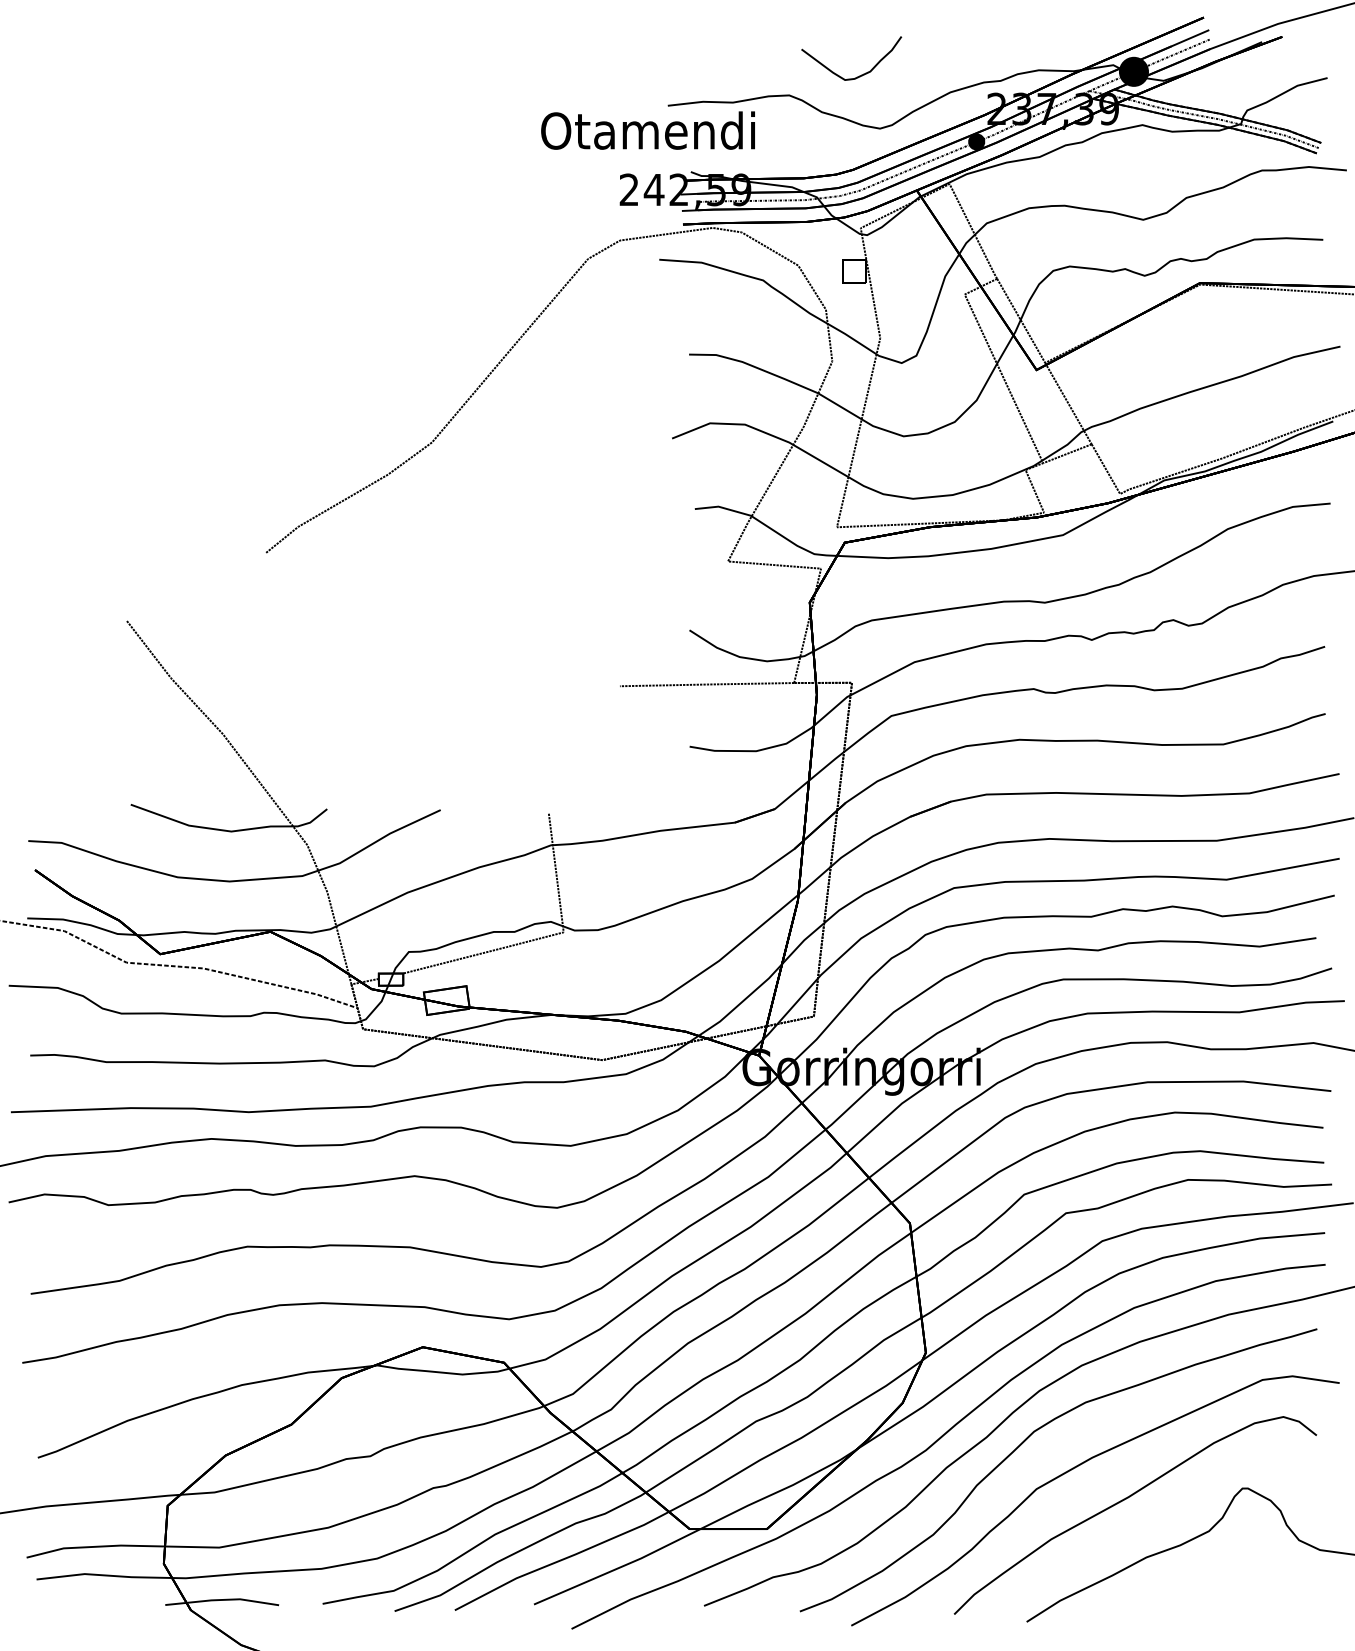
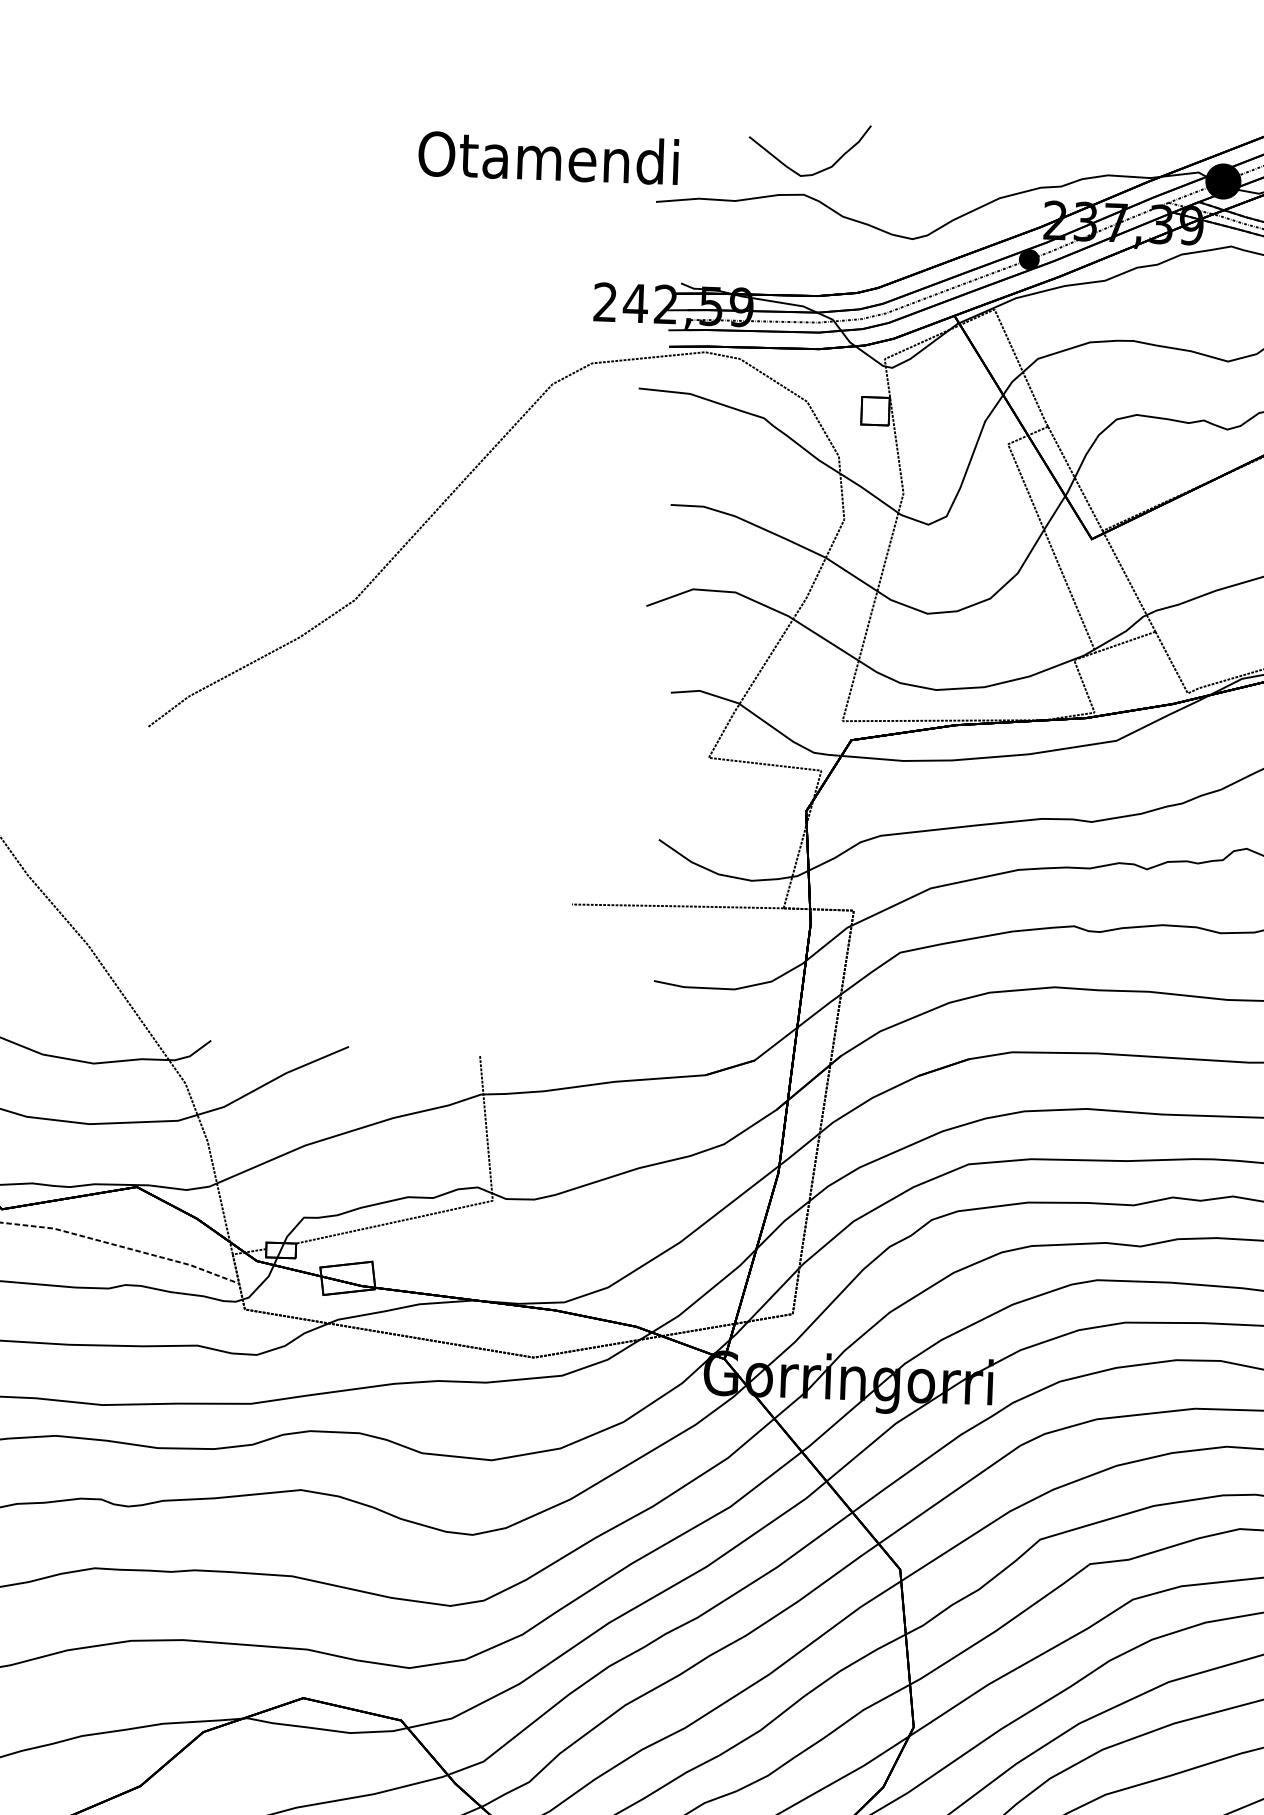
curve: (859, 75) -> (818, 171), moved
text: (647, 130) -> (547, 157), moved

